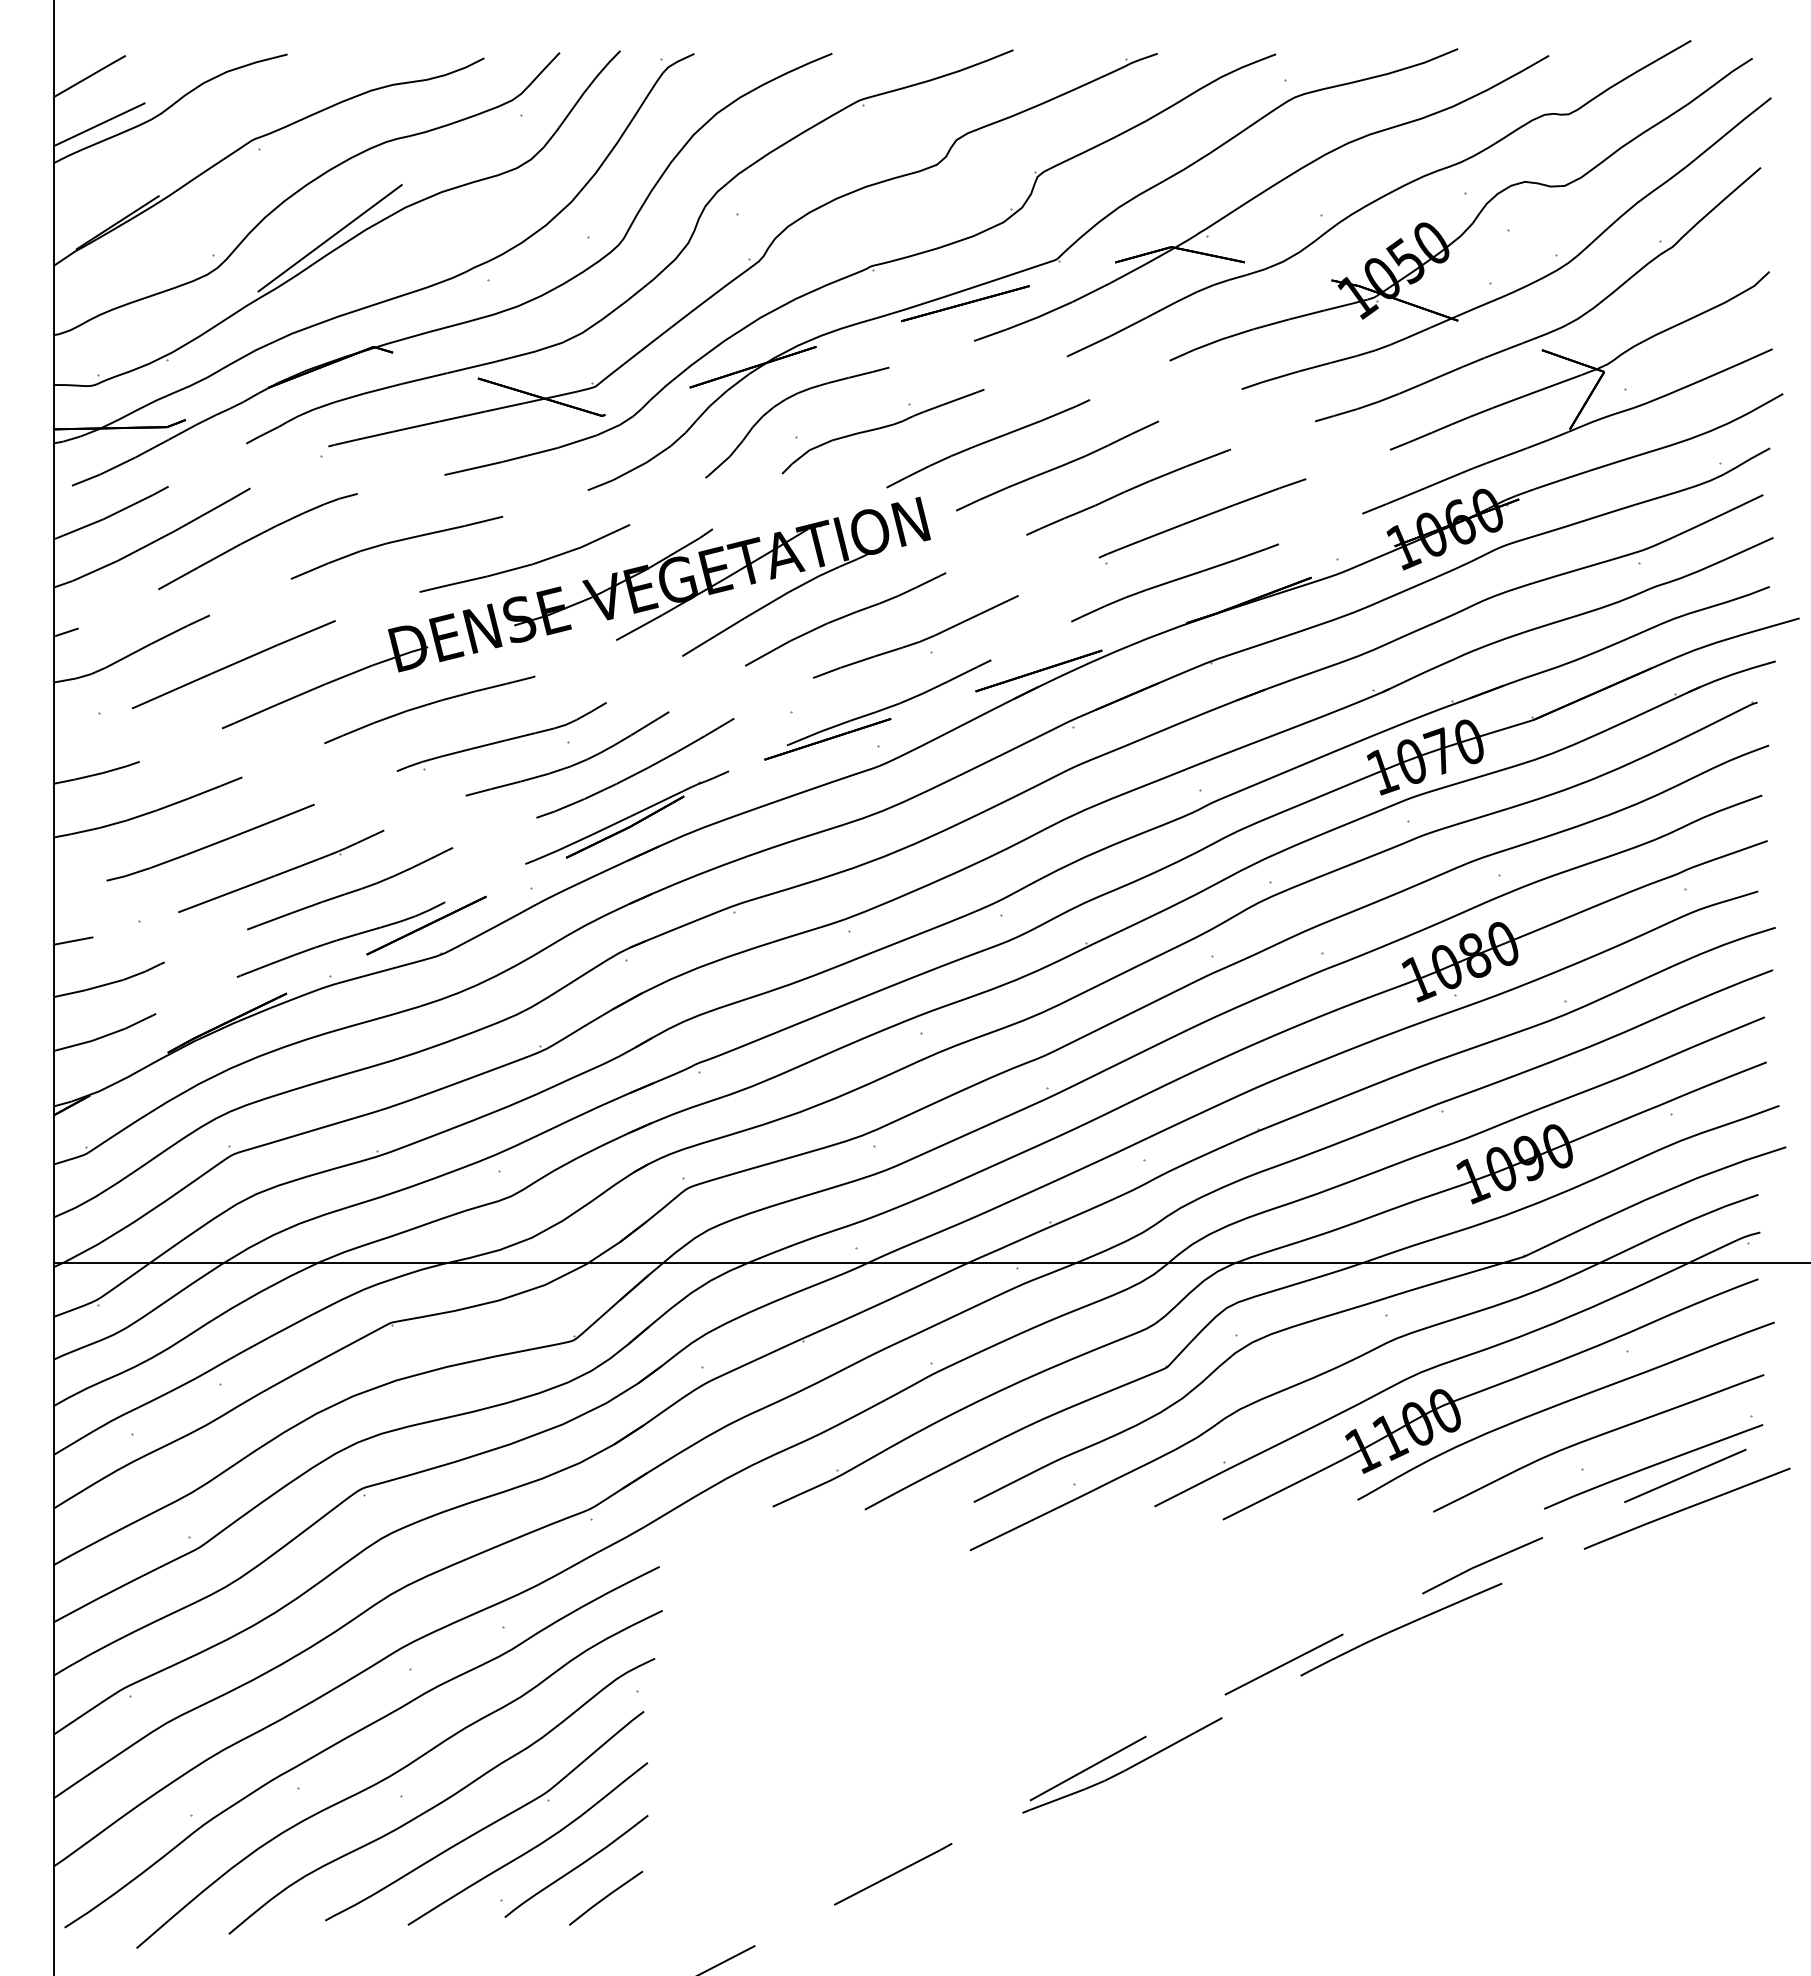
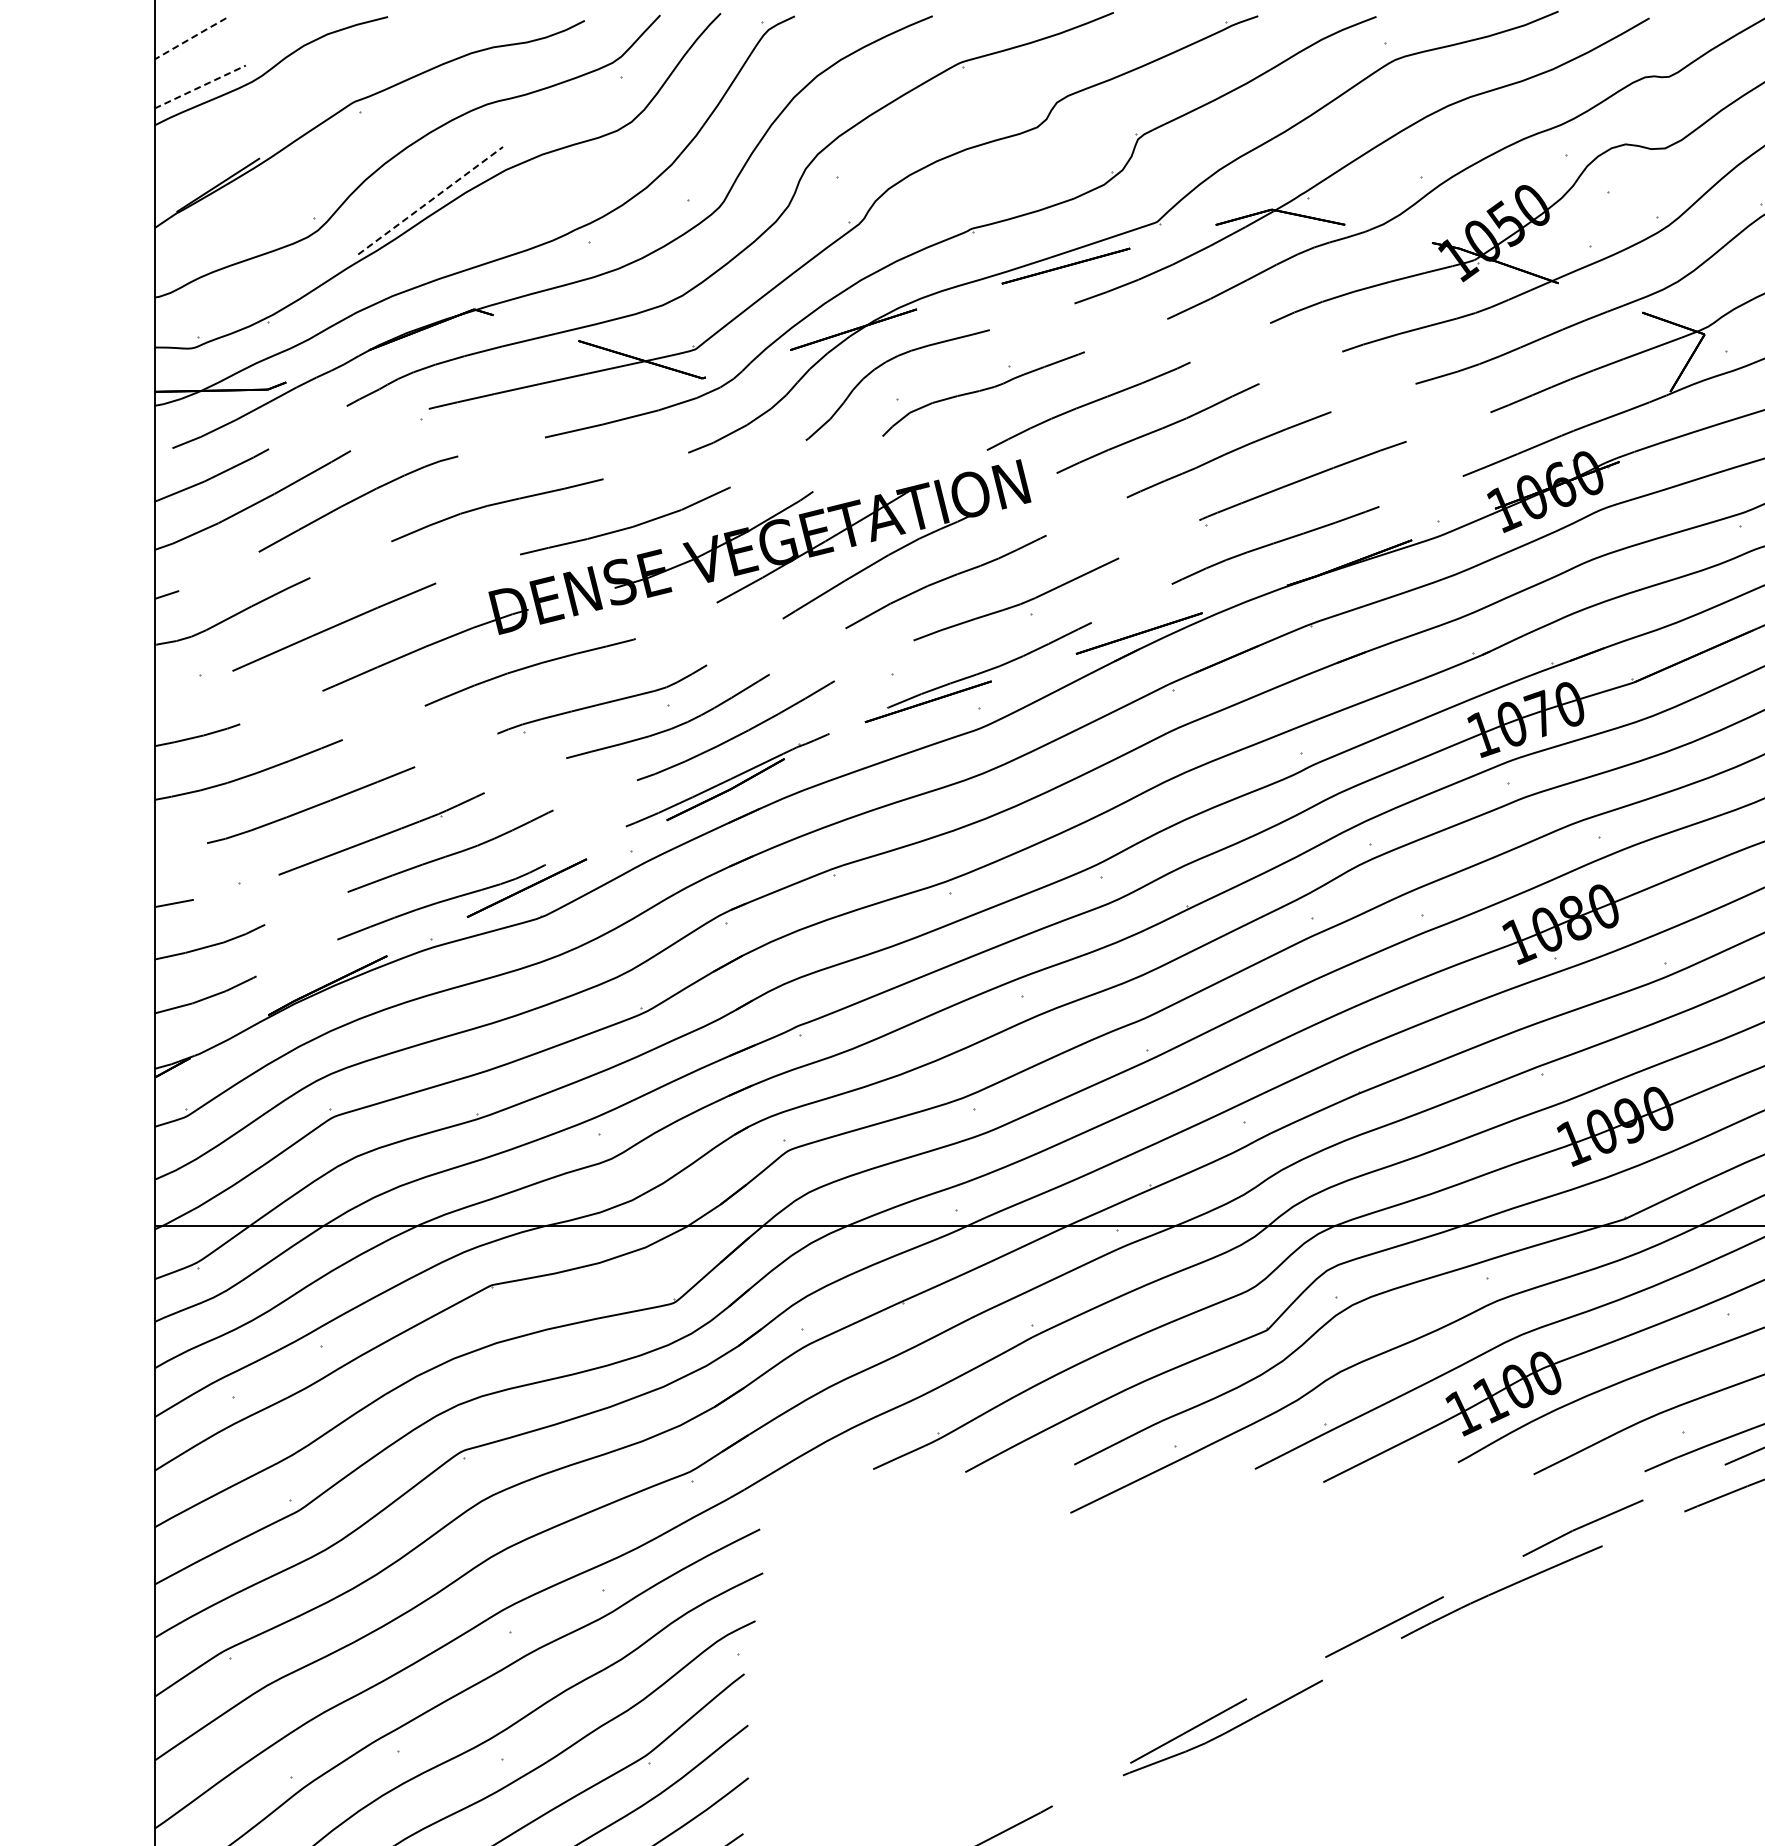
line: (90, 76) -> (190, 39), solid -> dashed
line: (100, 124) -> (200, 87), solid -> dashed
line: (330, 237) -> (430, 200), solid -> dashed

